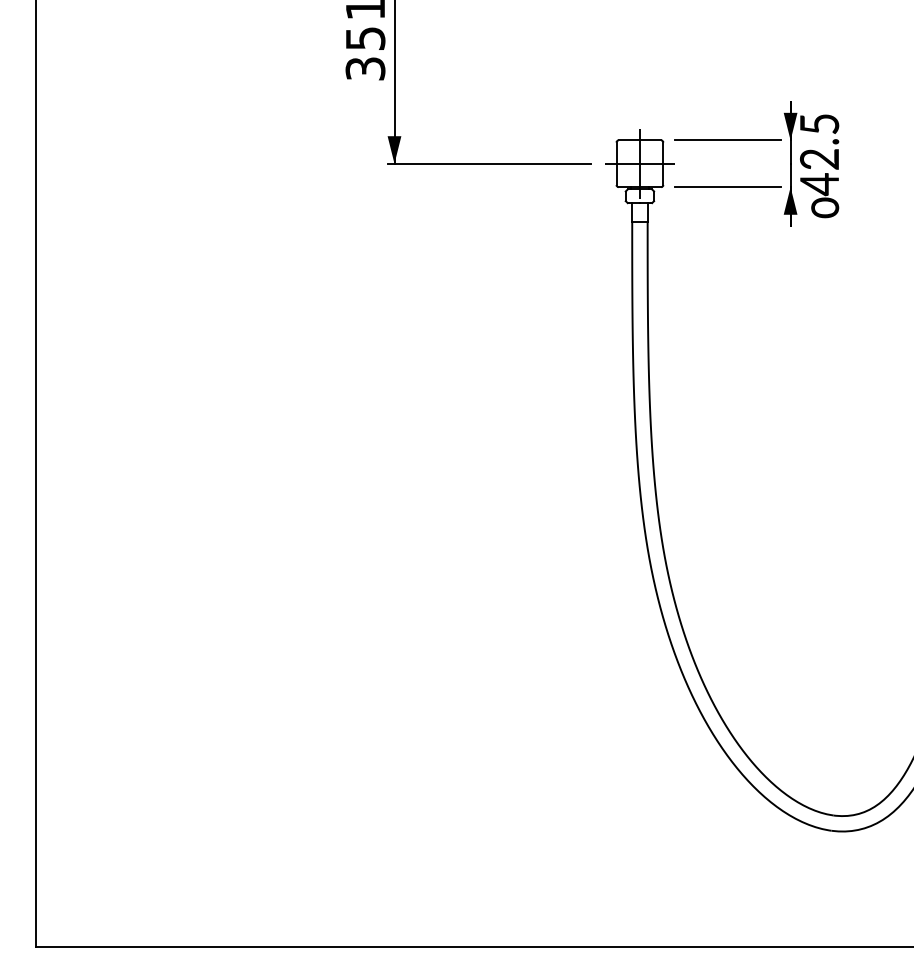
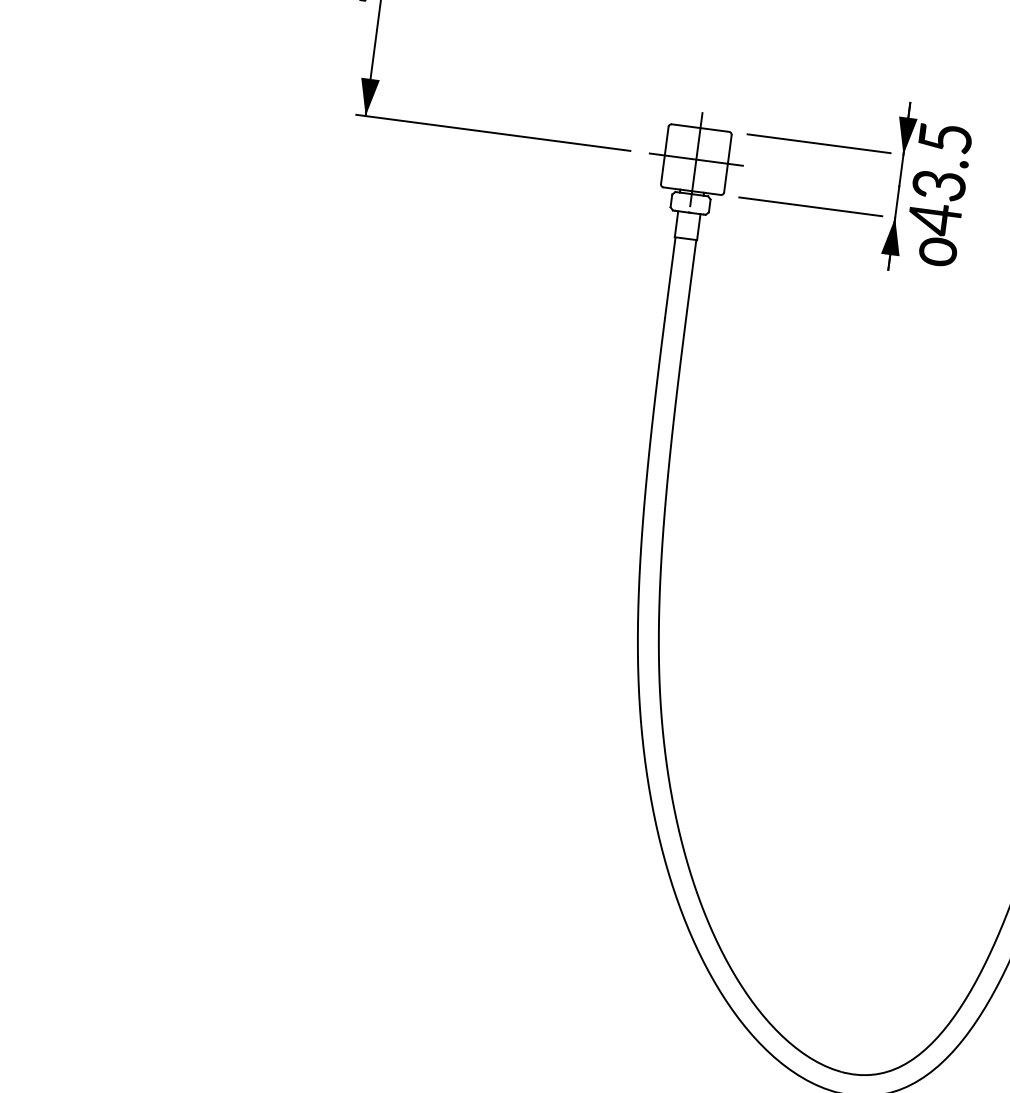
text: (820, 159) -> (940, 185), 42.5 -> 43.5

